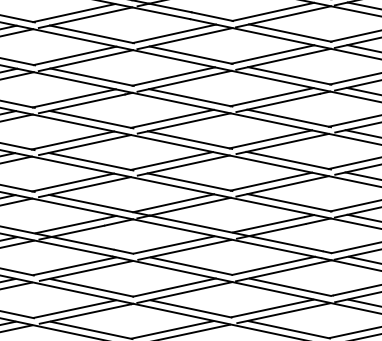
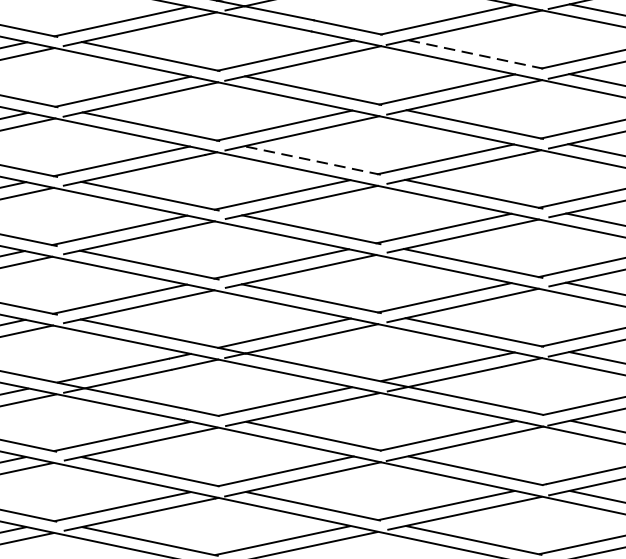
line: (289, 33) -> (474, 55), solid -> dashed
line: (190, 97) -> (312, 159), solid -> dashed

